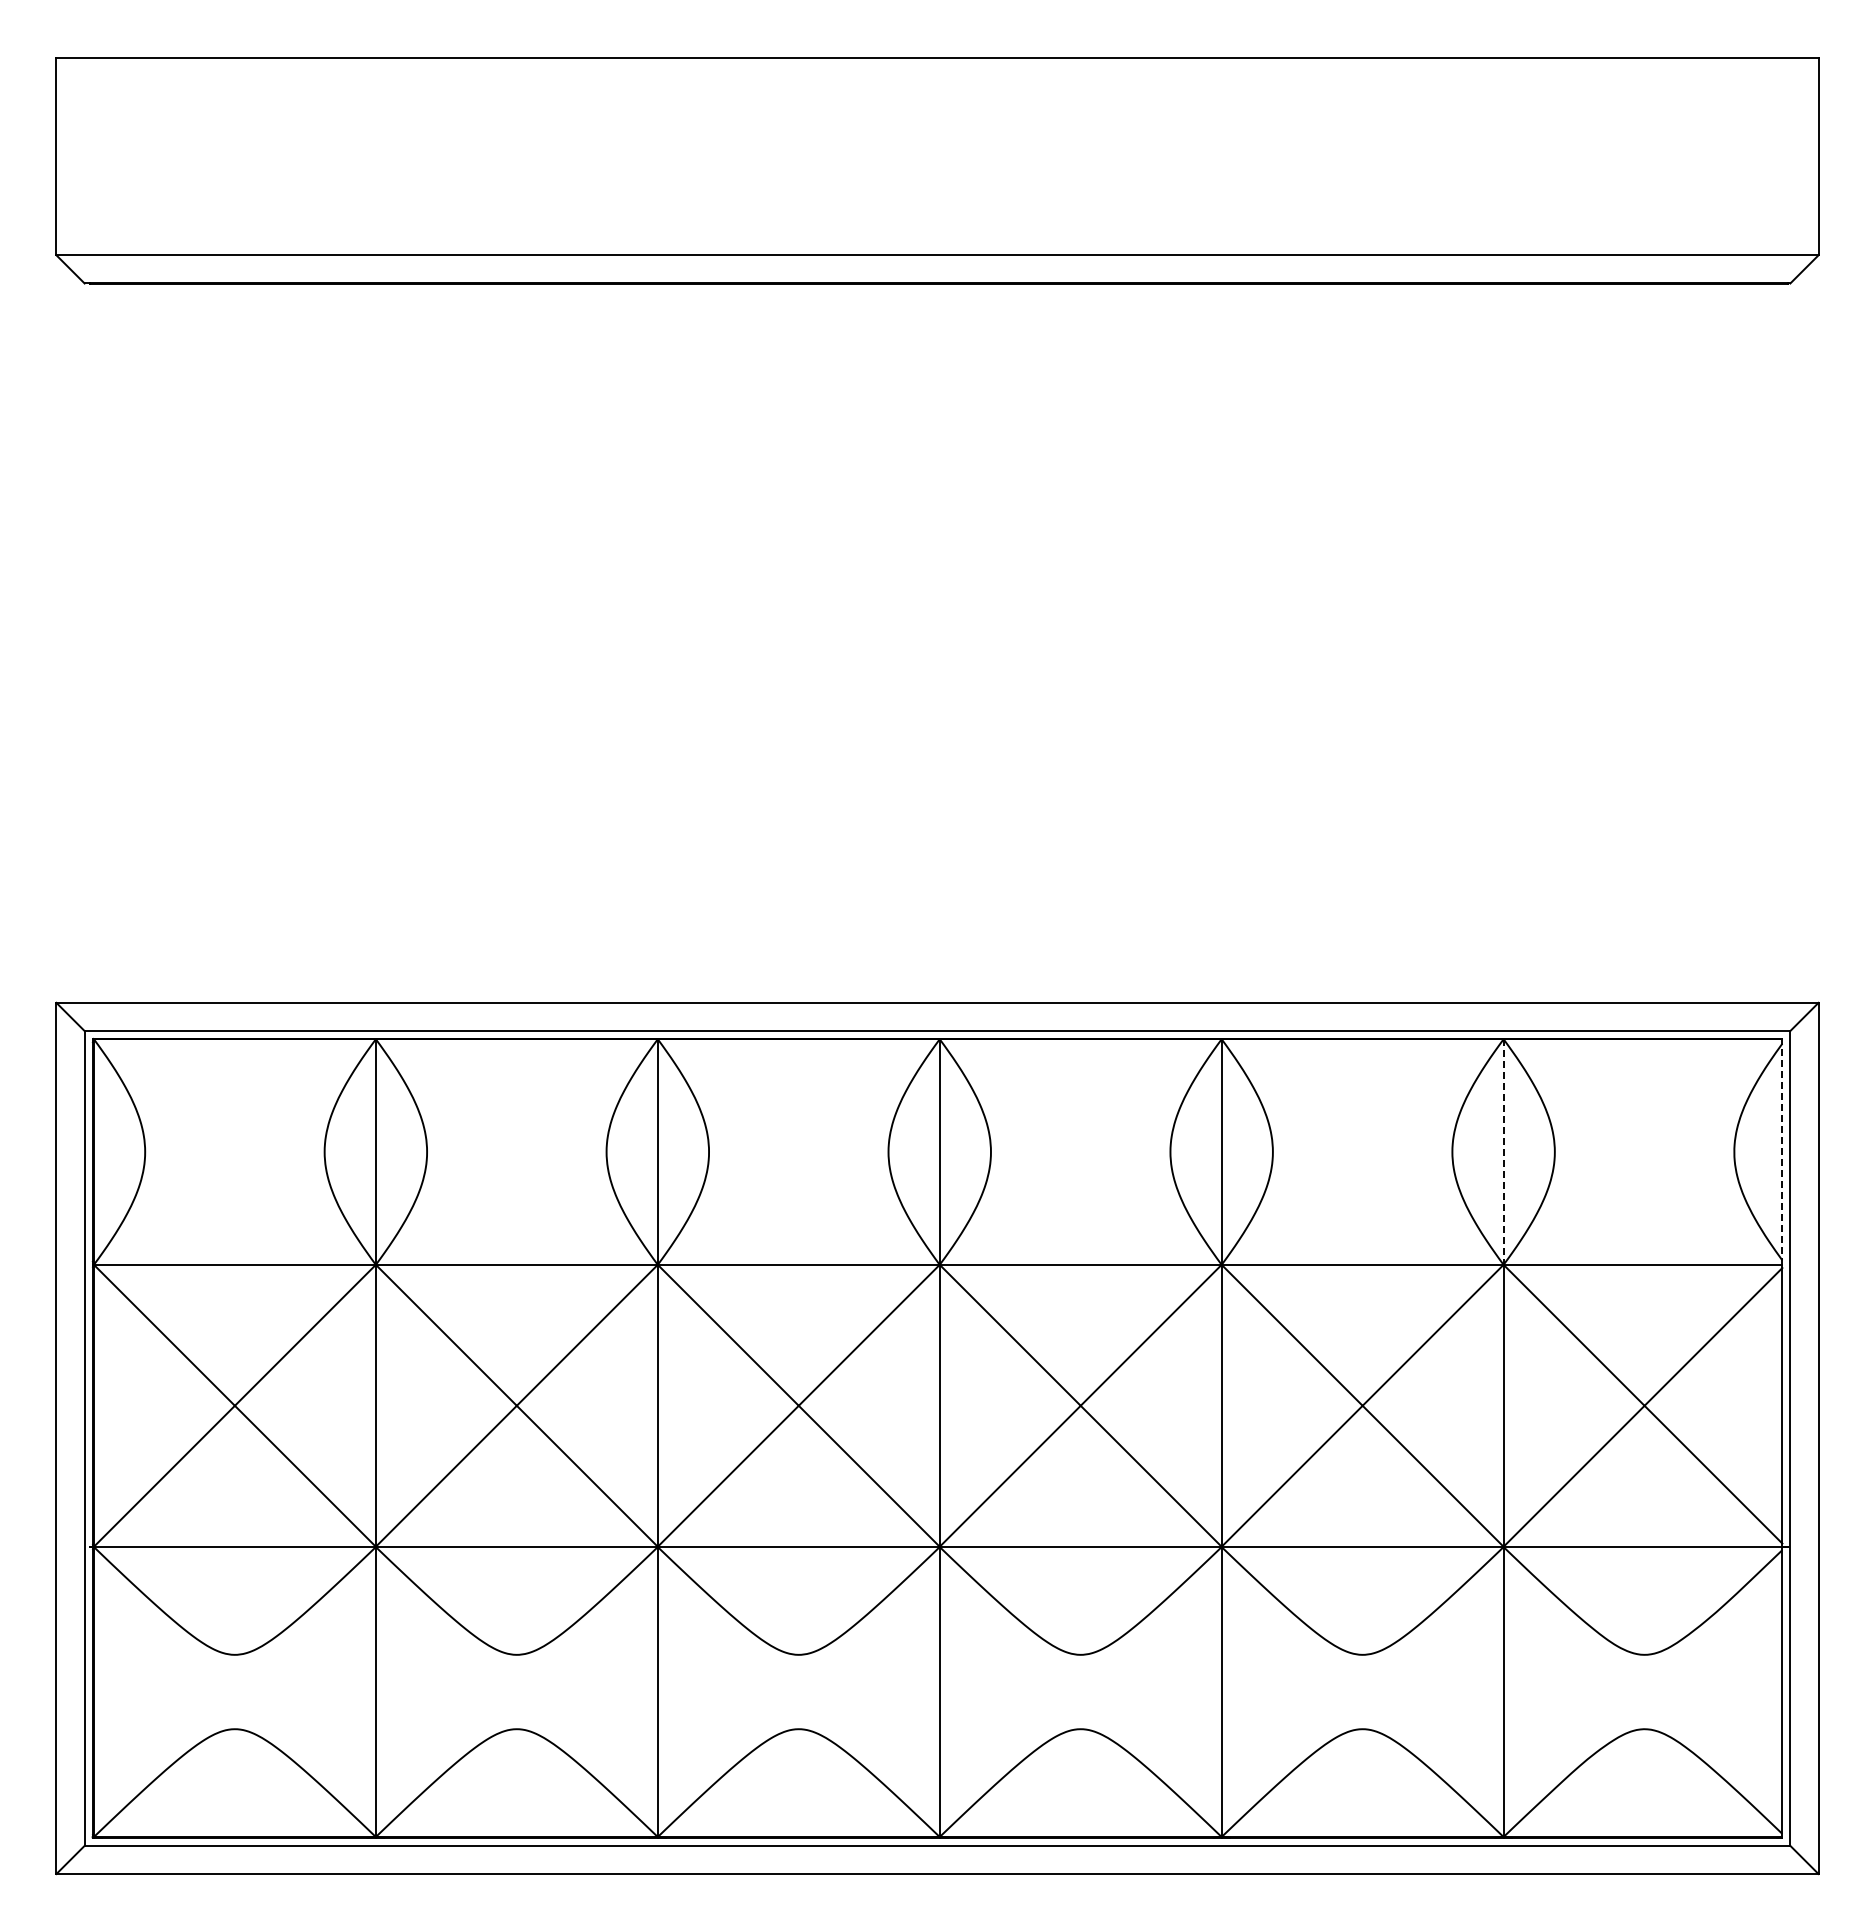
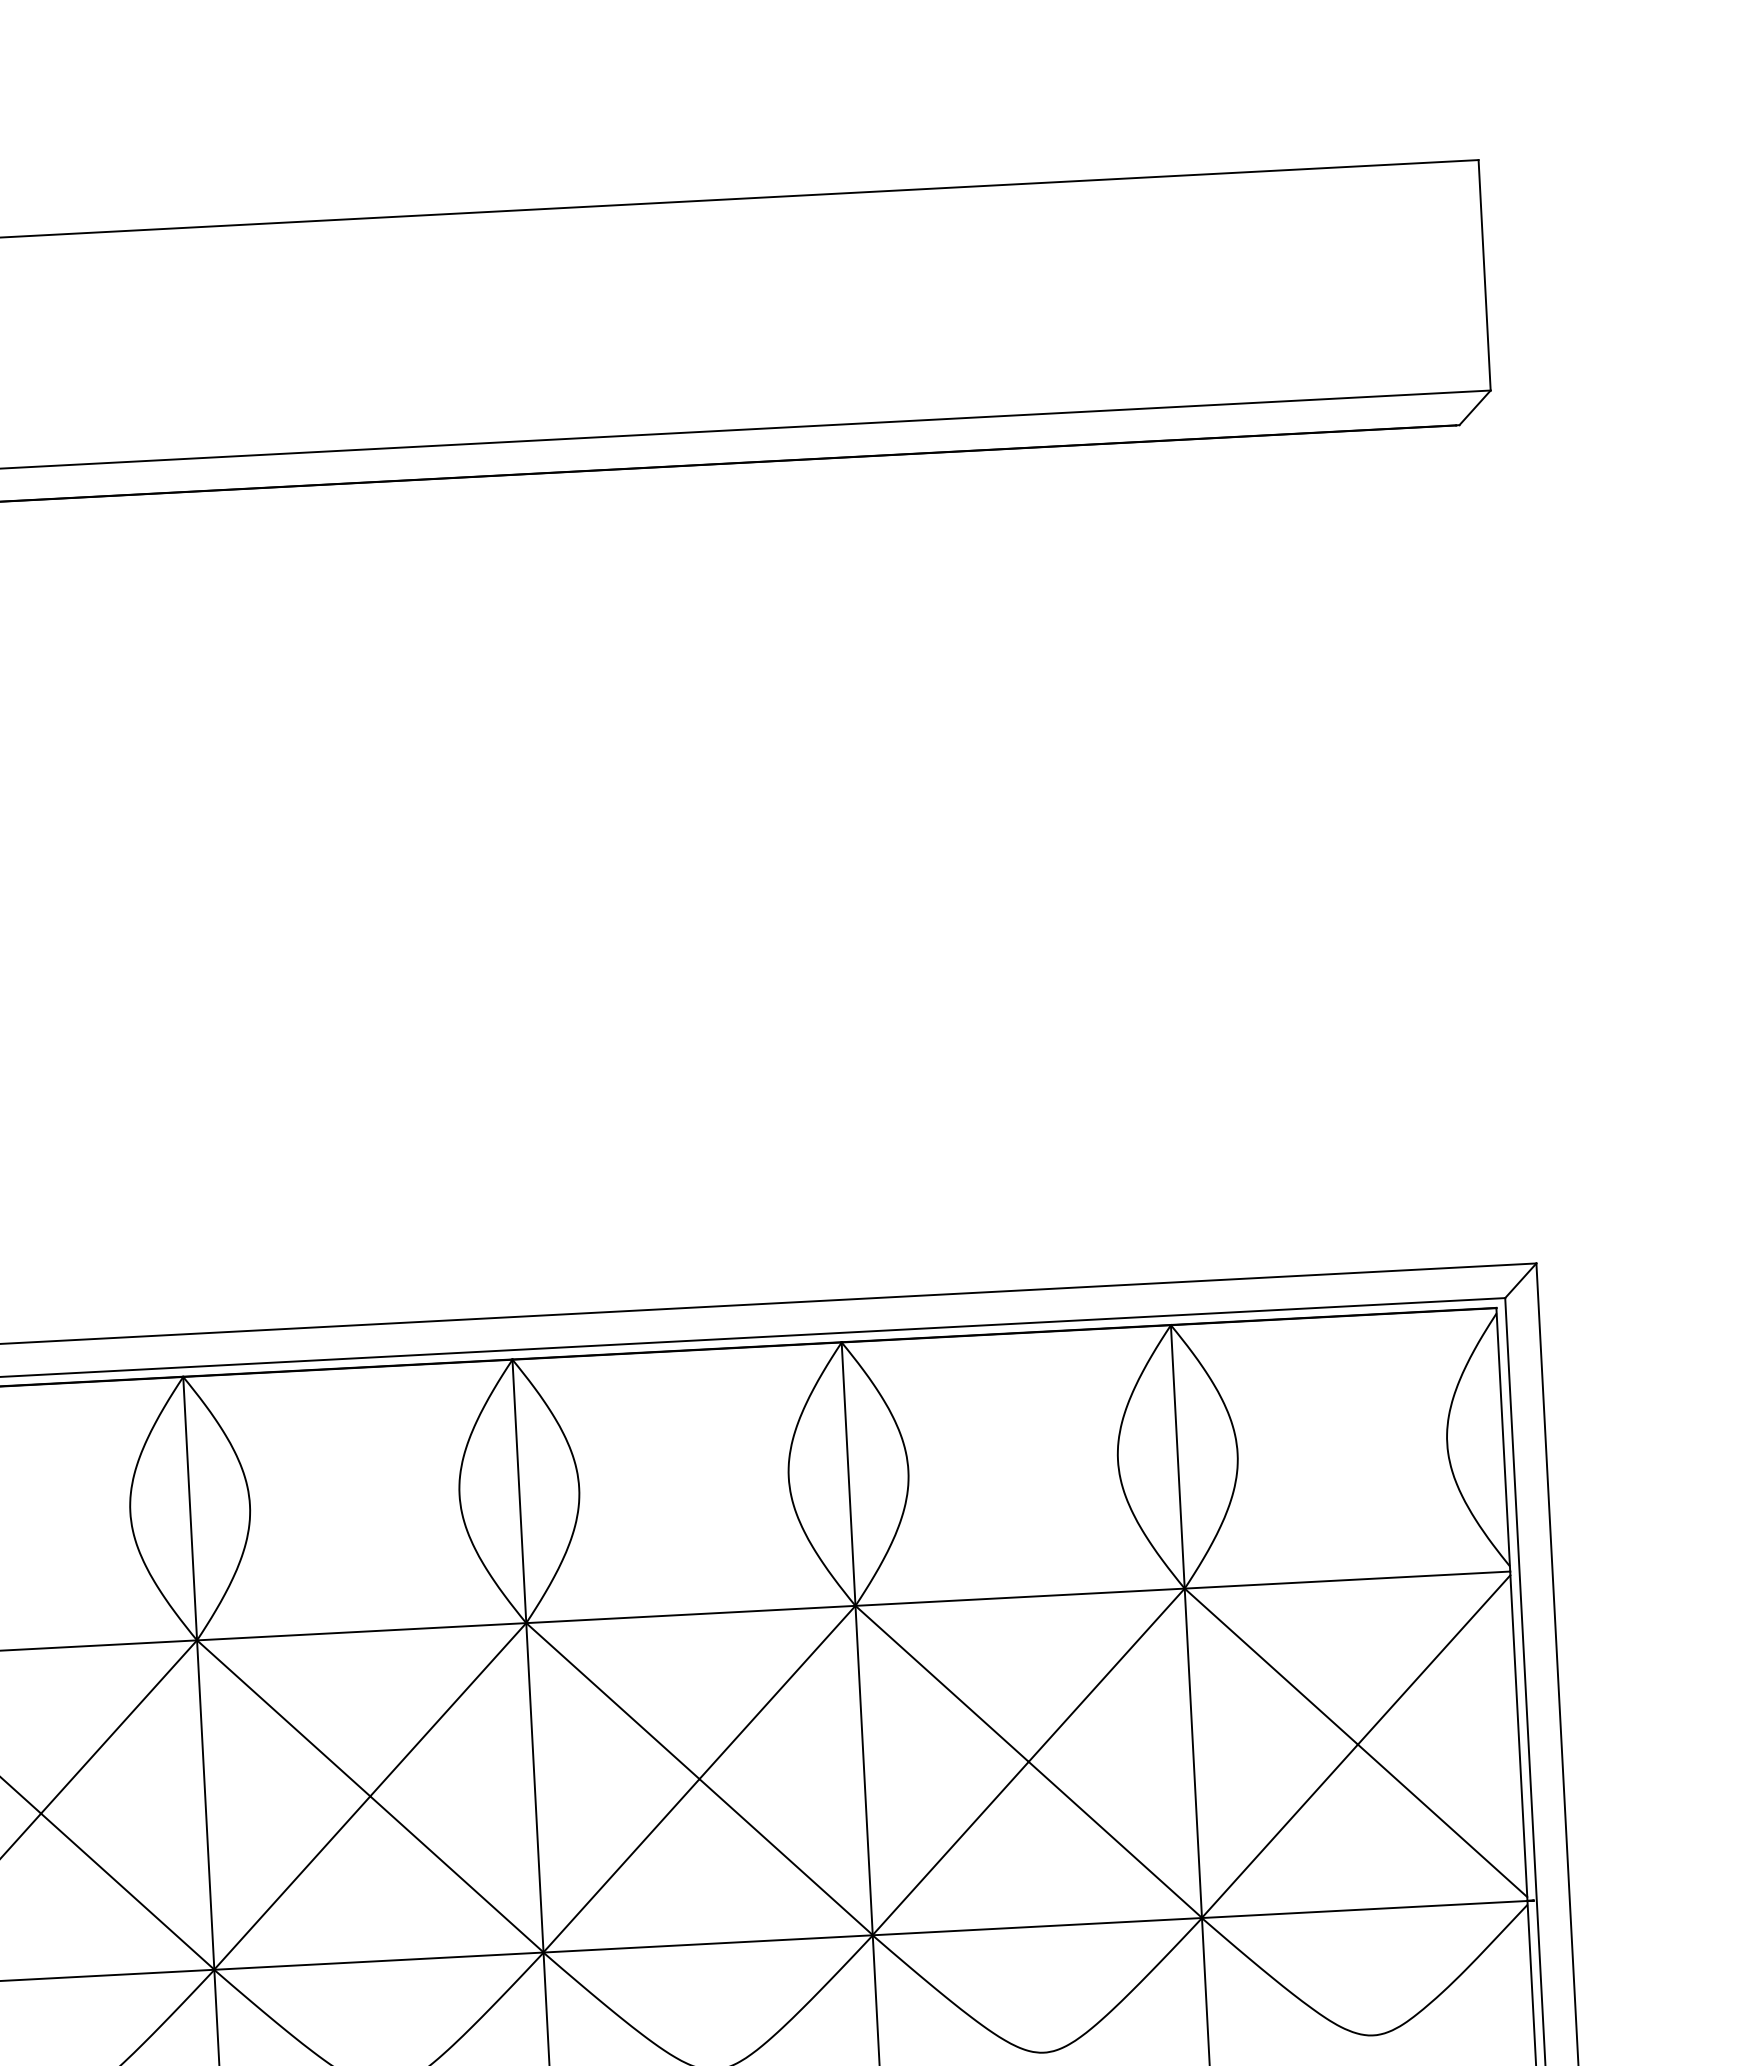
line: (1503, 1152) -> (1177, 1457), dashed -> solid
line: (1782, 1152) -> (1503, 1440), dashed -> solid

